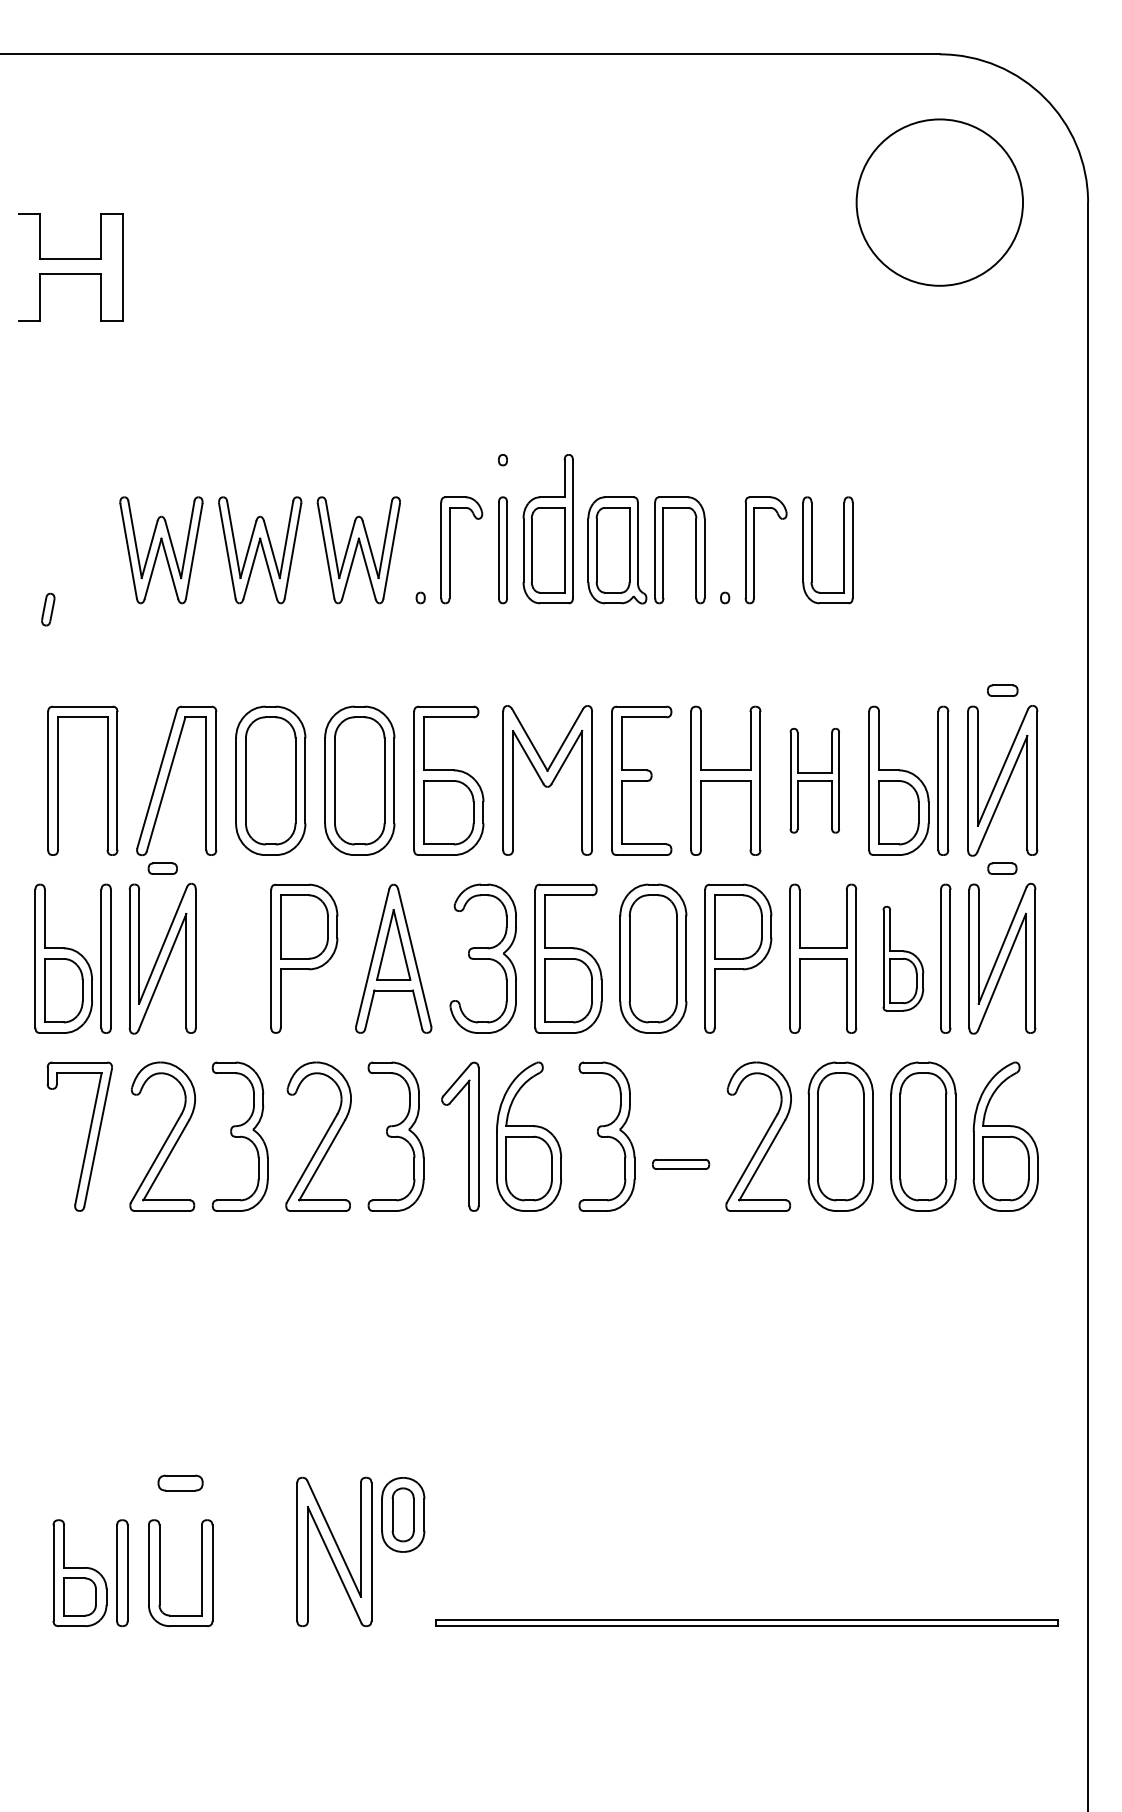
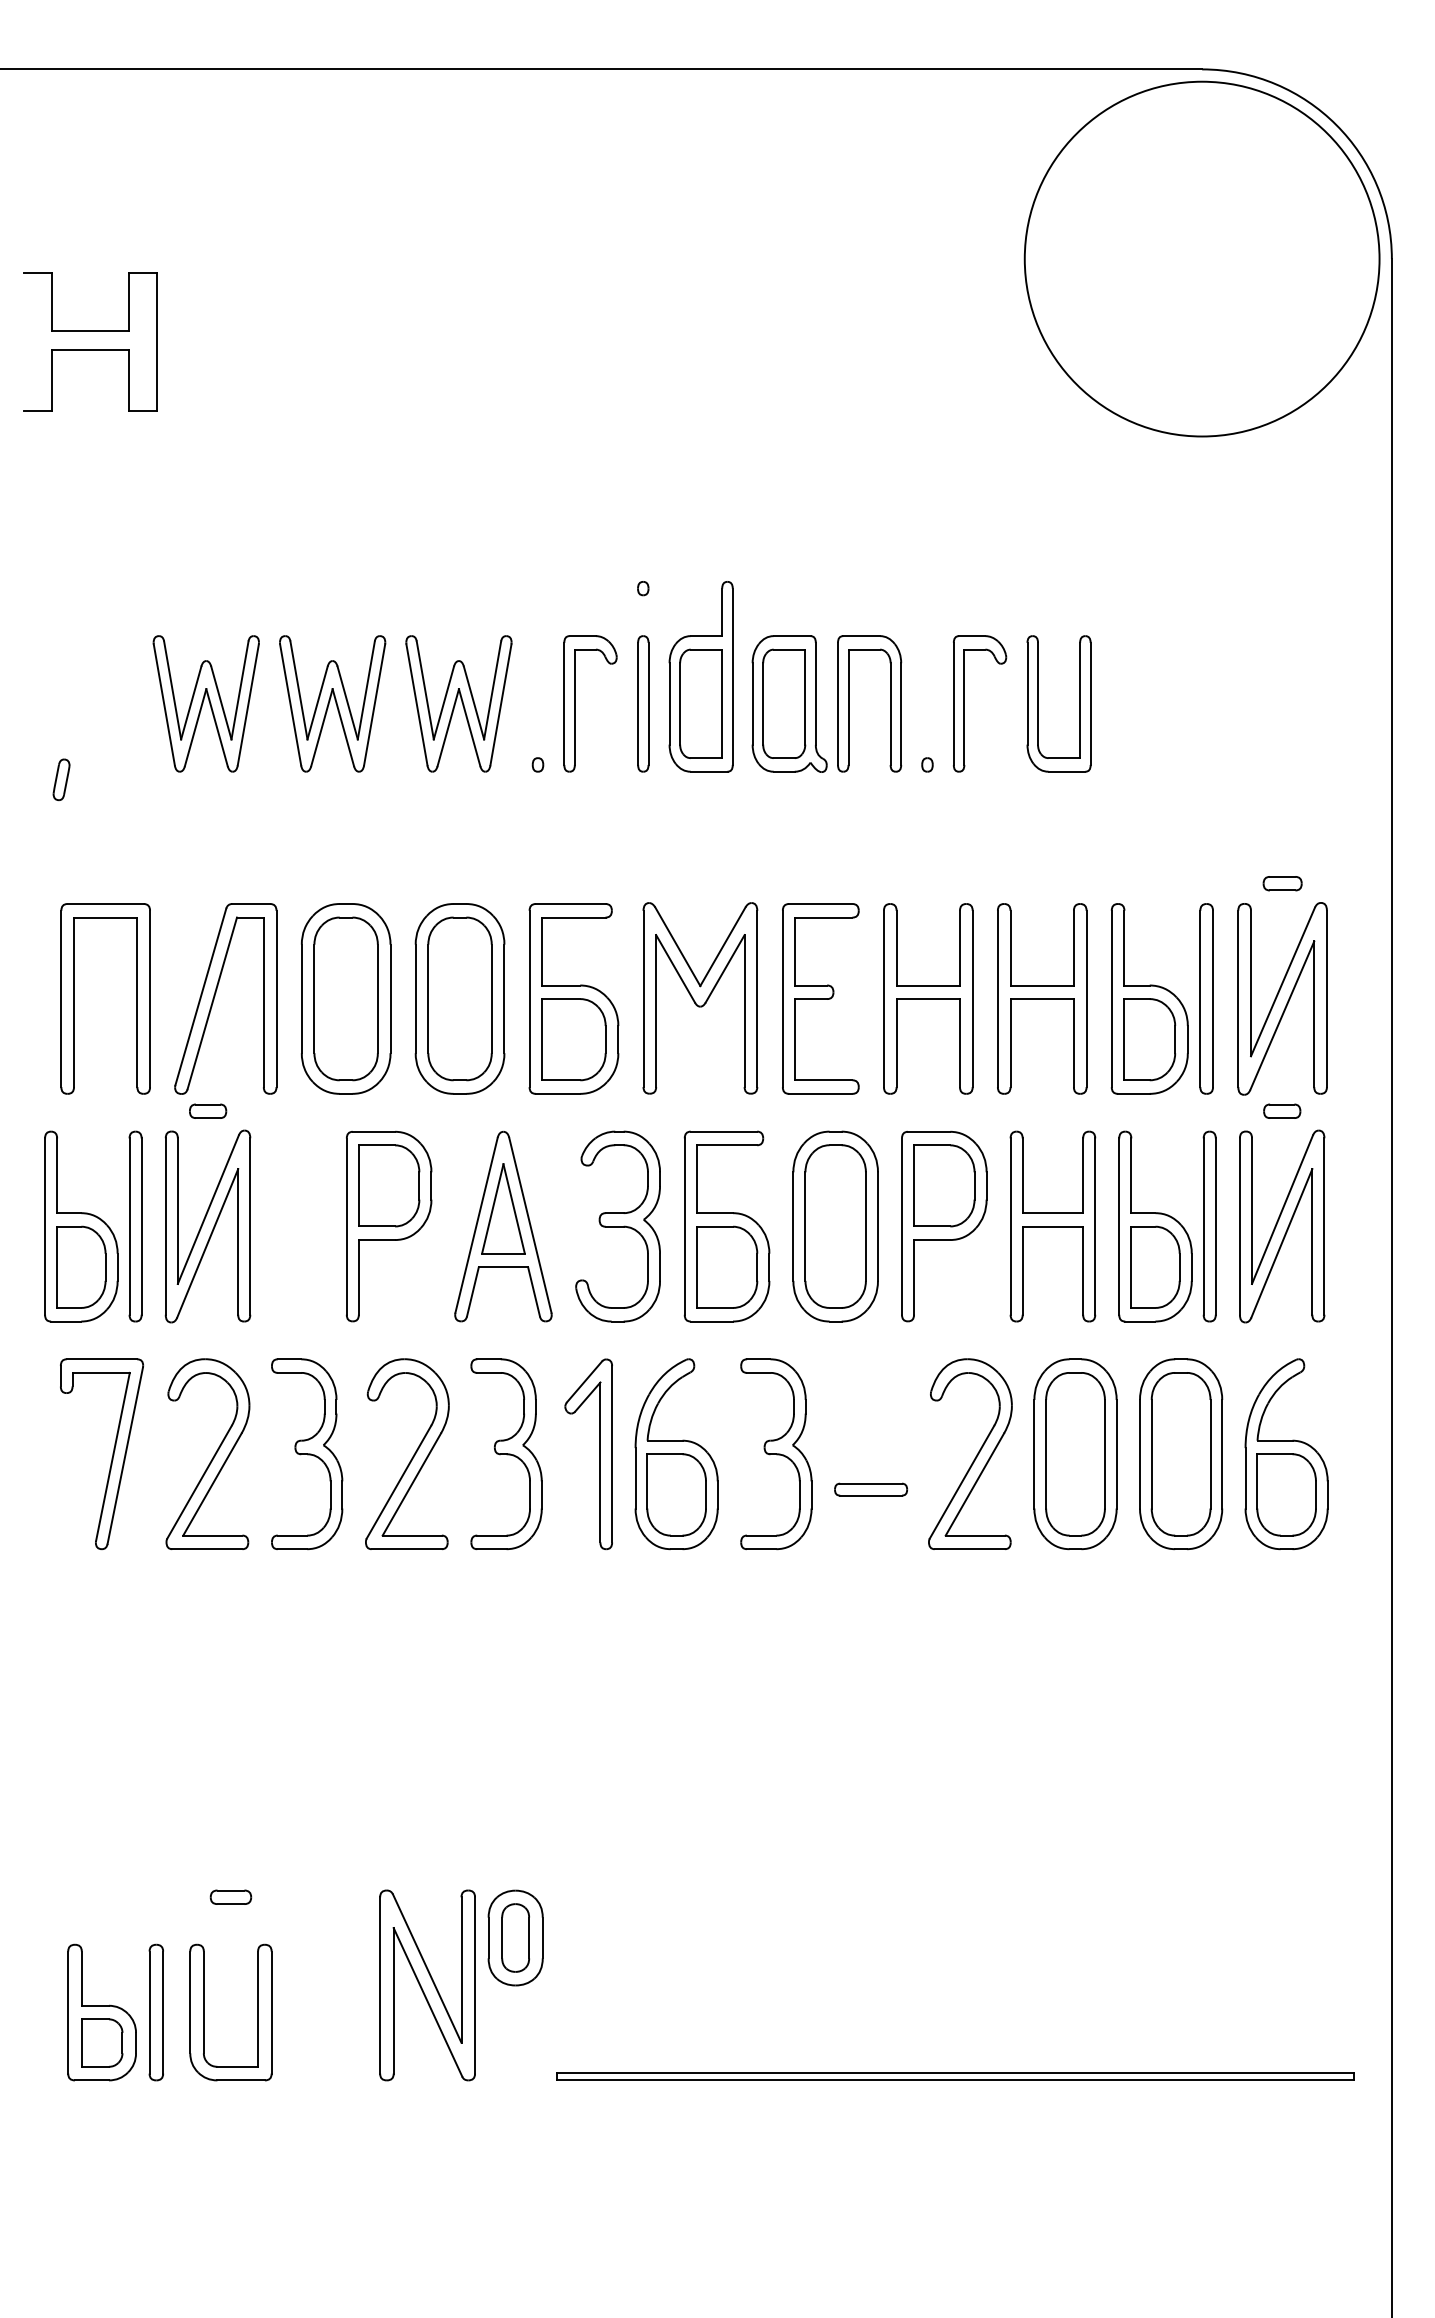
circle: (939, 202) -> (1201, 258), size x1.67
part: (814, 780) -> (1041, 998), size x1.43
part: (903, 958) -> (1155, 1226), size x1.43
part: (180, 1482) -> (230, 1896), size x0.71

